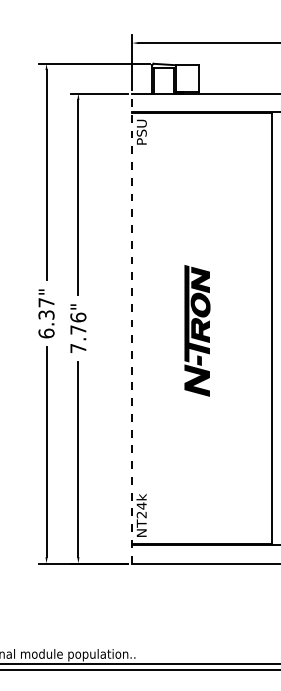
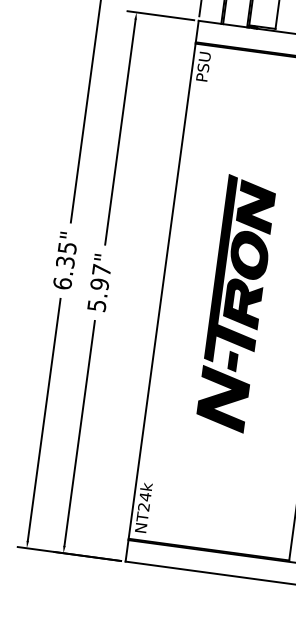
text: (46, 302) -> (67, 247), 6.37" -> 6.35"
line: (132, 328) -> (162, 291), dashed -> solid
part: (197, 330) -> (236, 303), size x1.67
text: (78, 332) -> (99, 287), 7.76" -> 5.97"

